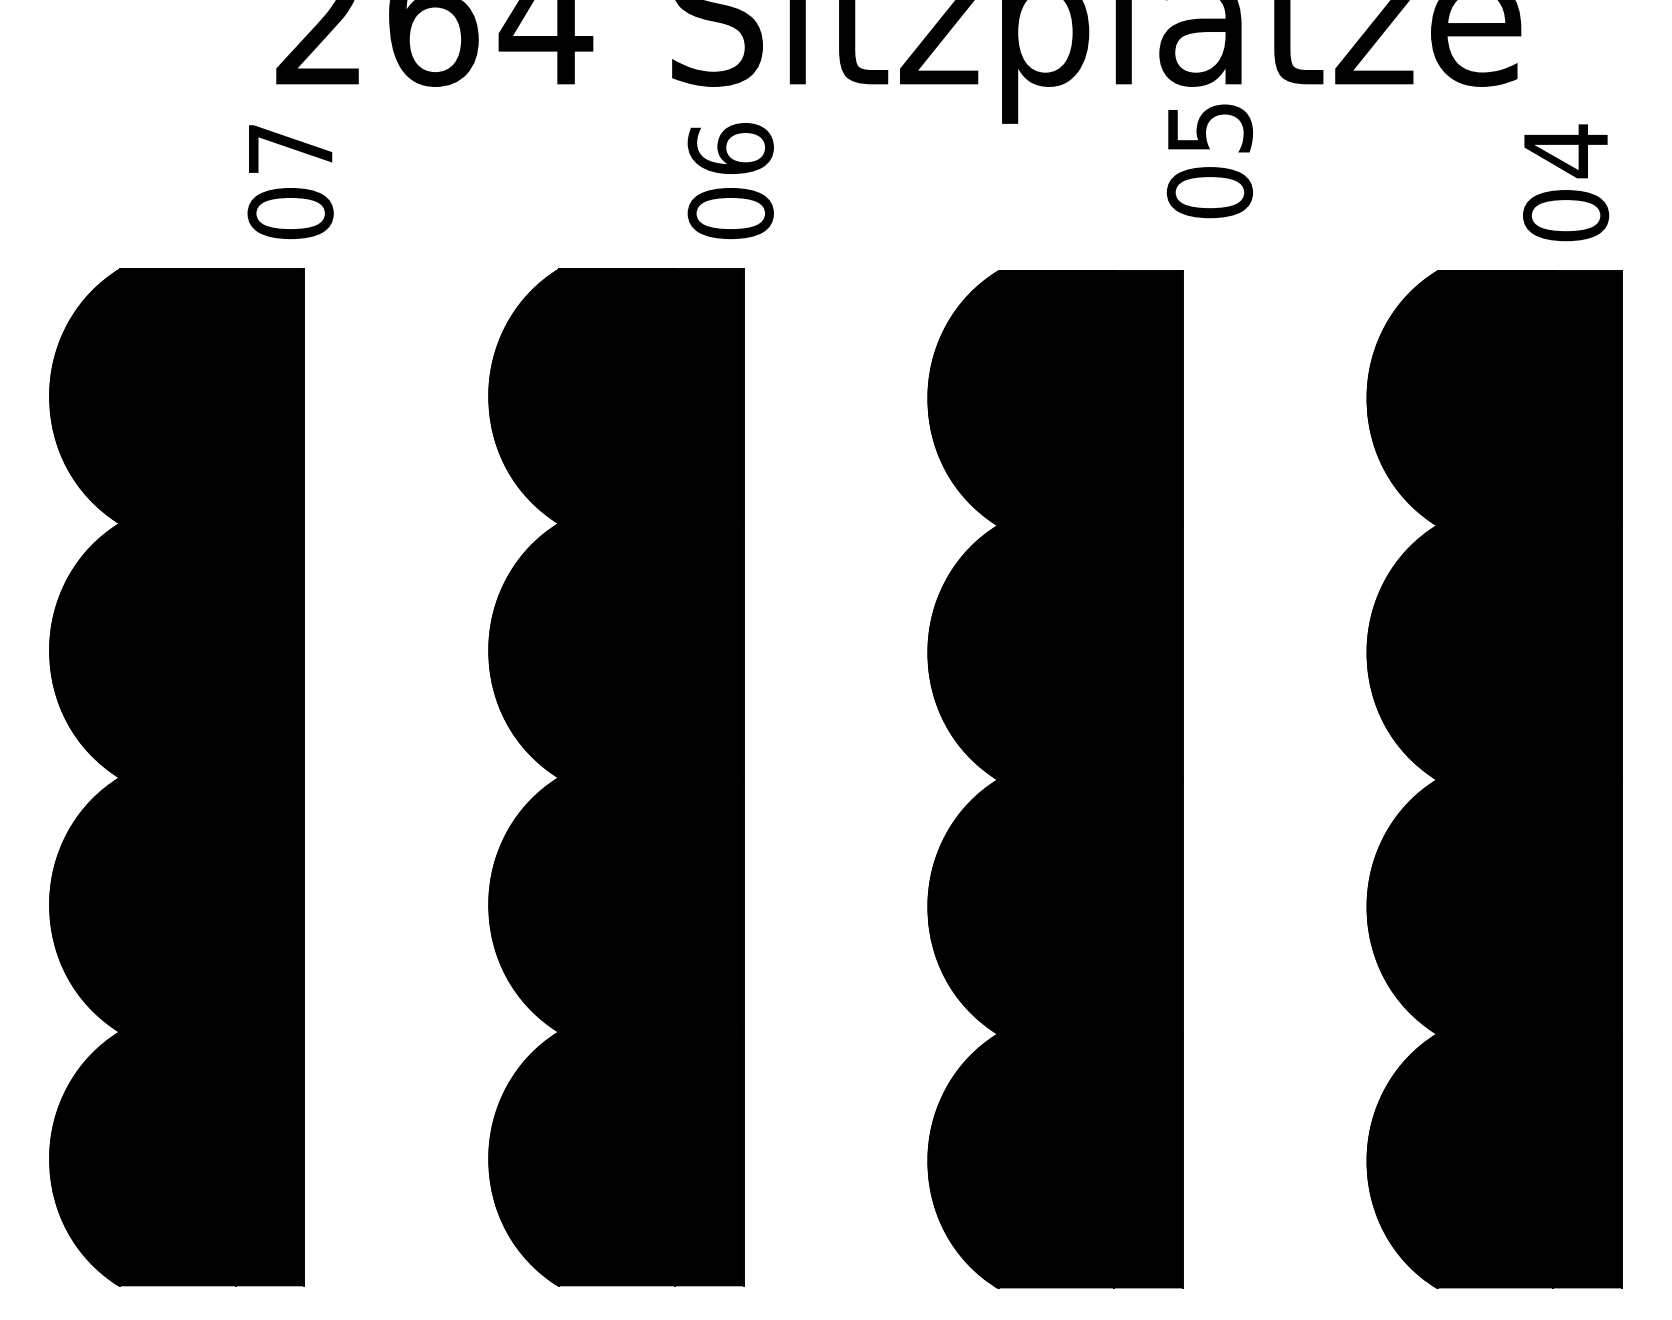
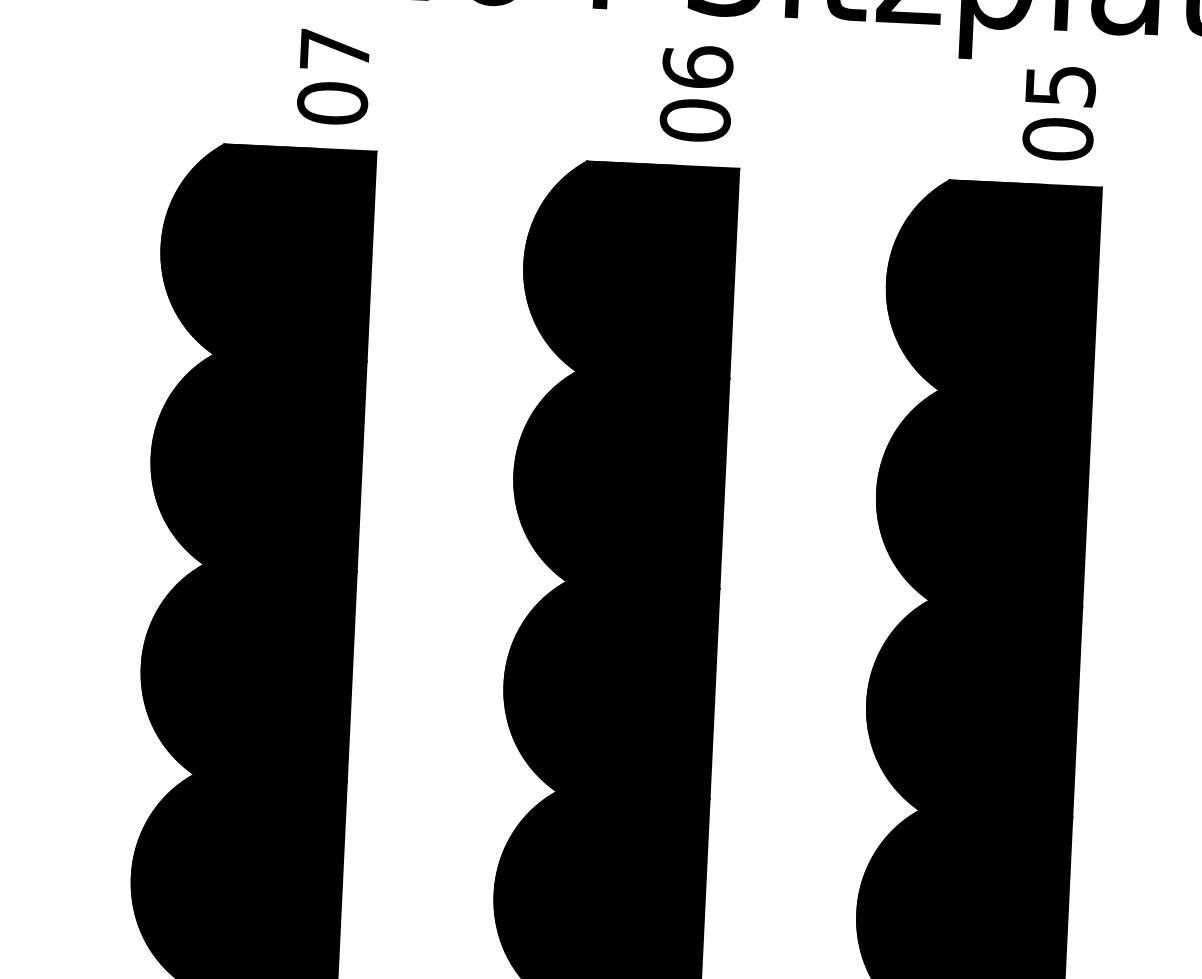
text: (1209, 161) -> (1058, 113), moved
text: (730, 181) -> (696, 94), moved
text: (290, 182) -> (333, 77), moved

